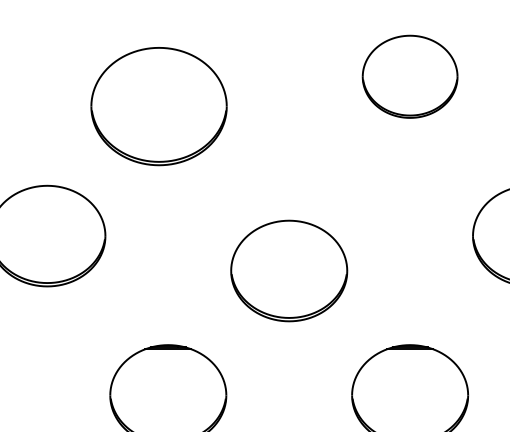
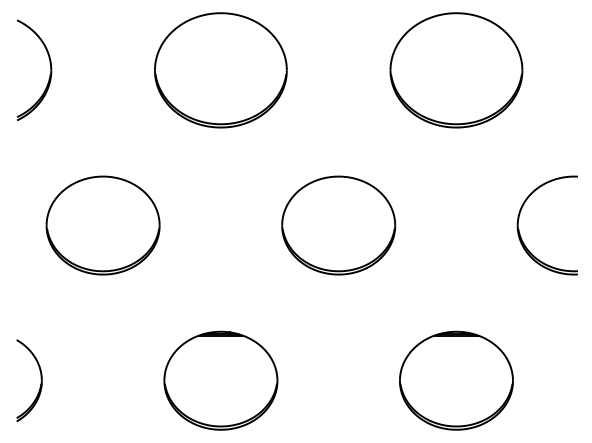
part: (410, 76) -> (456, 70), size x1.43
part: (158, 106) -> (220, 70), moved
part: (289, 270) -> (338, 225), moved

